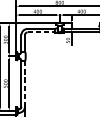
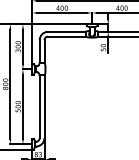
line: (41, 32) -> (67, 36), dashed -> solid
line: (24, 83) -> (44, 106), dashed -> solid

